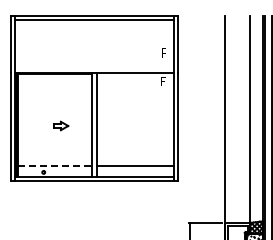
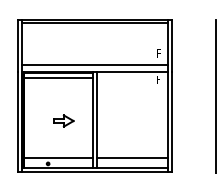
line: (94, 65) -> (95, 65), added
line: (54, 79) -> (58, 78), added
part: (60, 125) -> (63, 120), size x1.43
line: (55, 166) -> (58, 158), dashed -> solid

